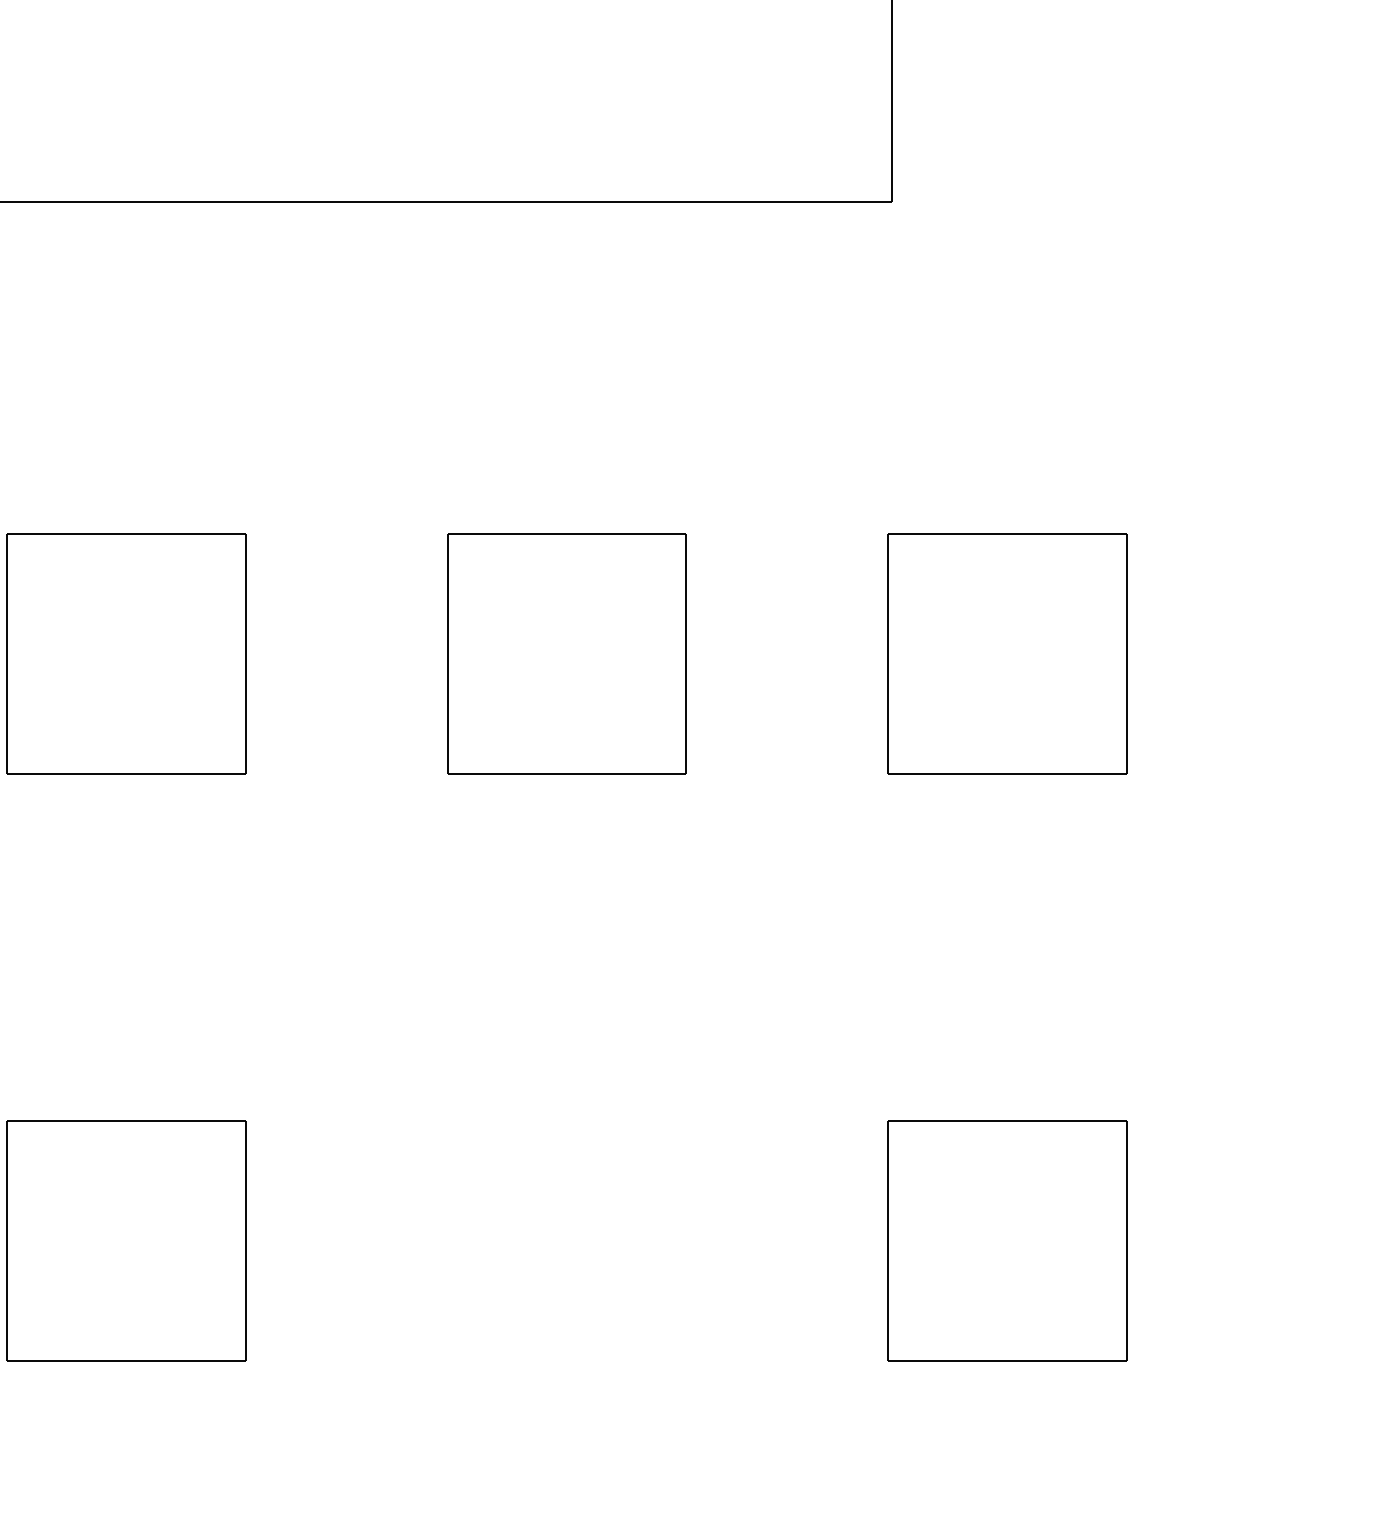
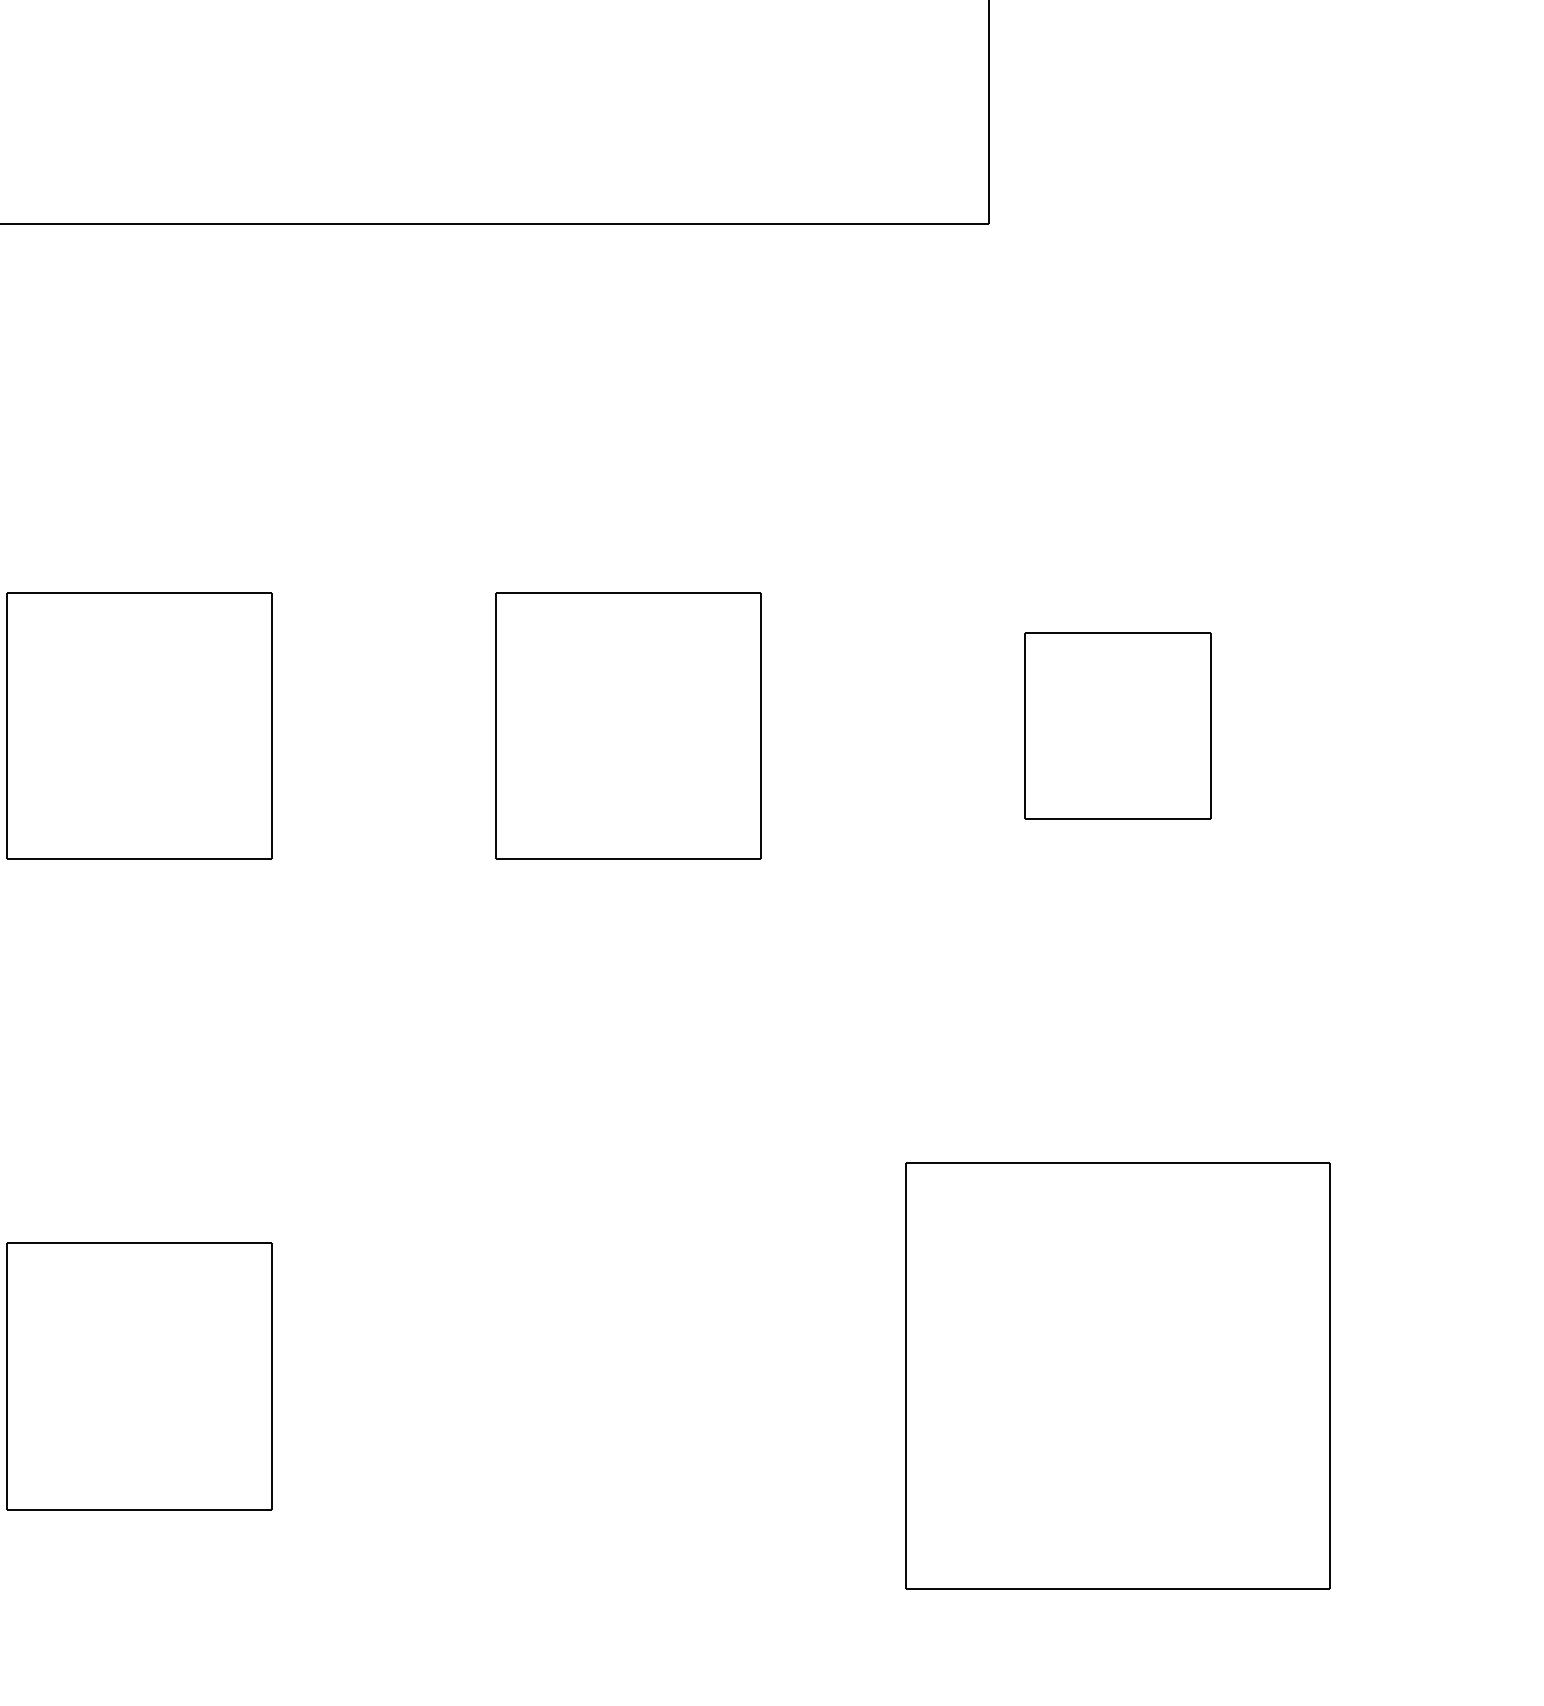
part: (1008, 654) -> (1118, 725), size x0.7
part: (1008, 1240) -> (1118, 1376), size x1.6

